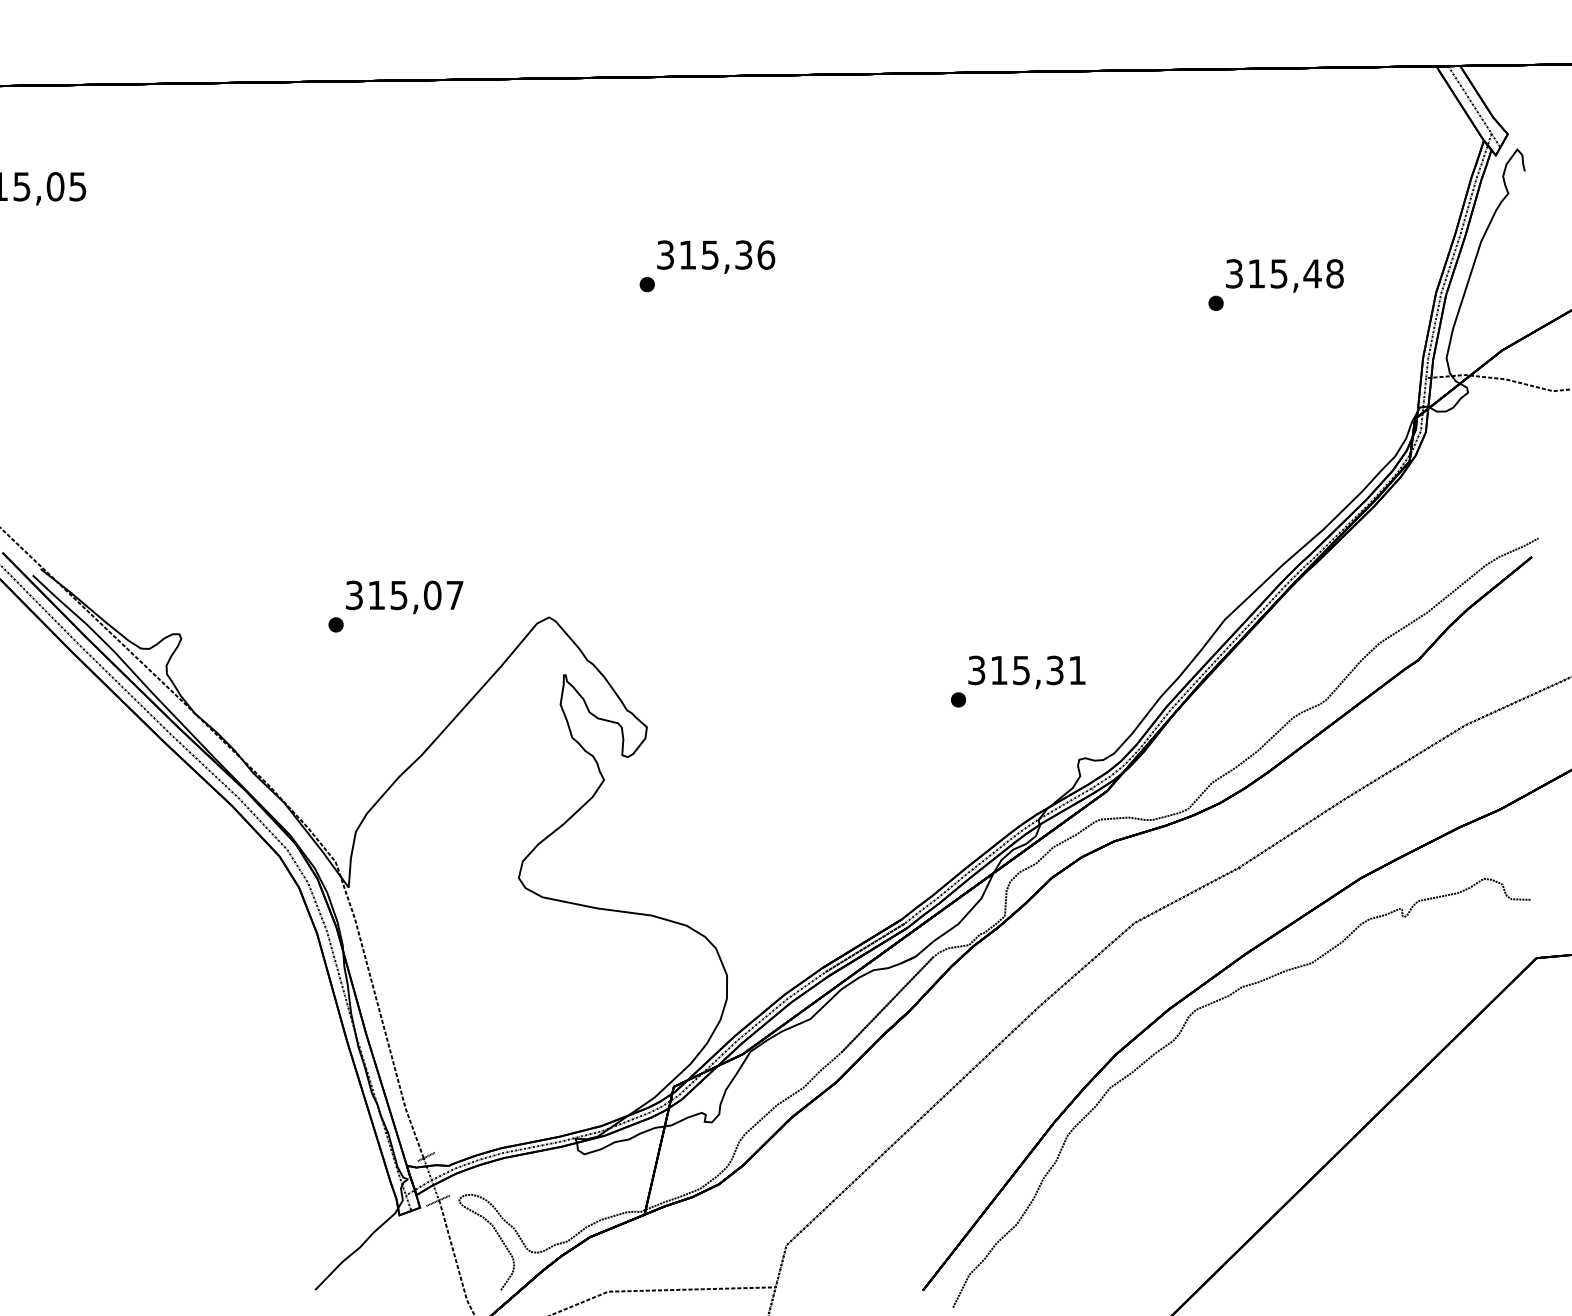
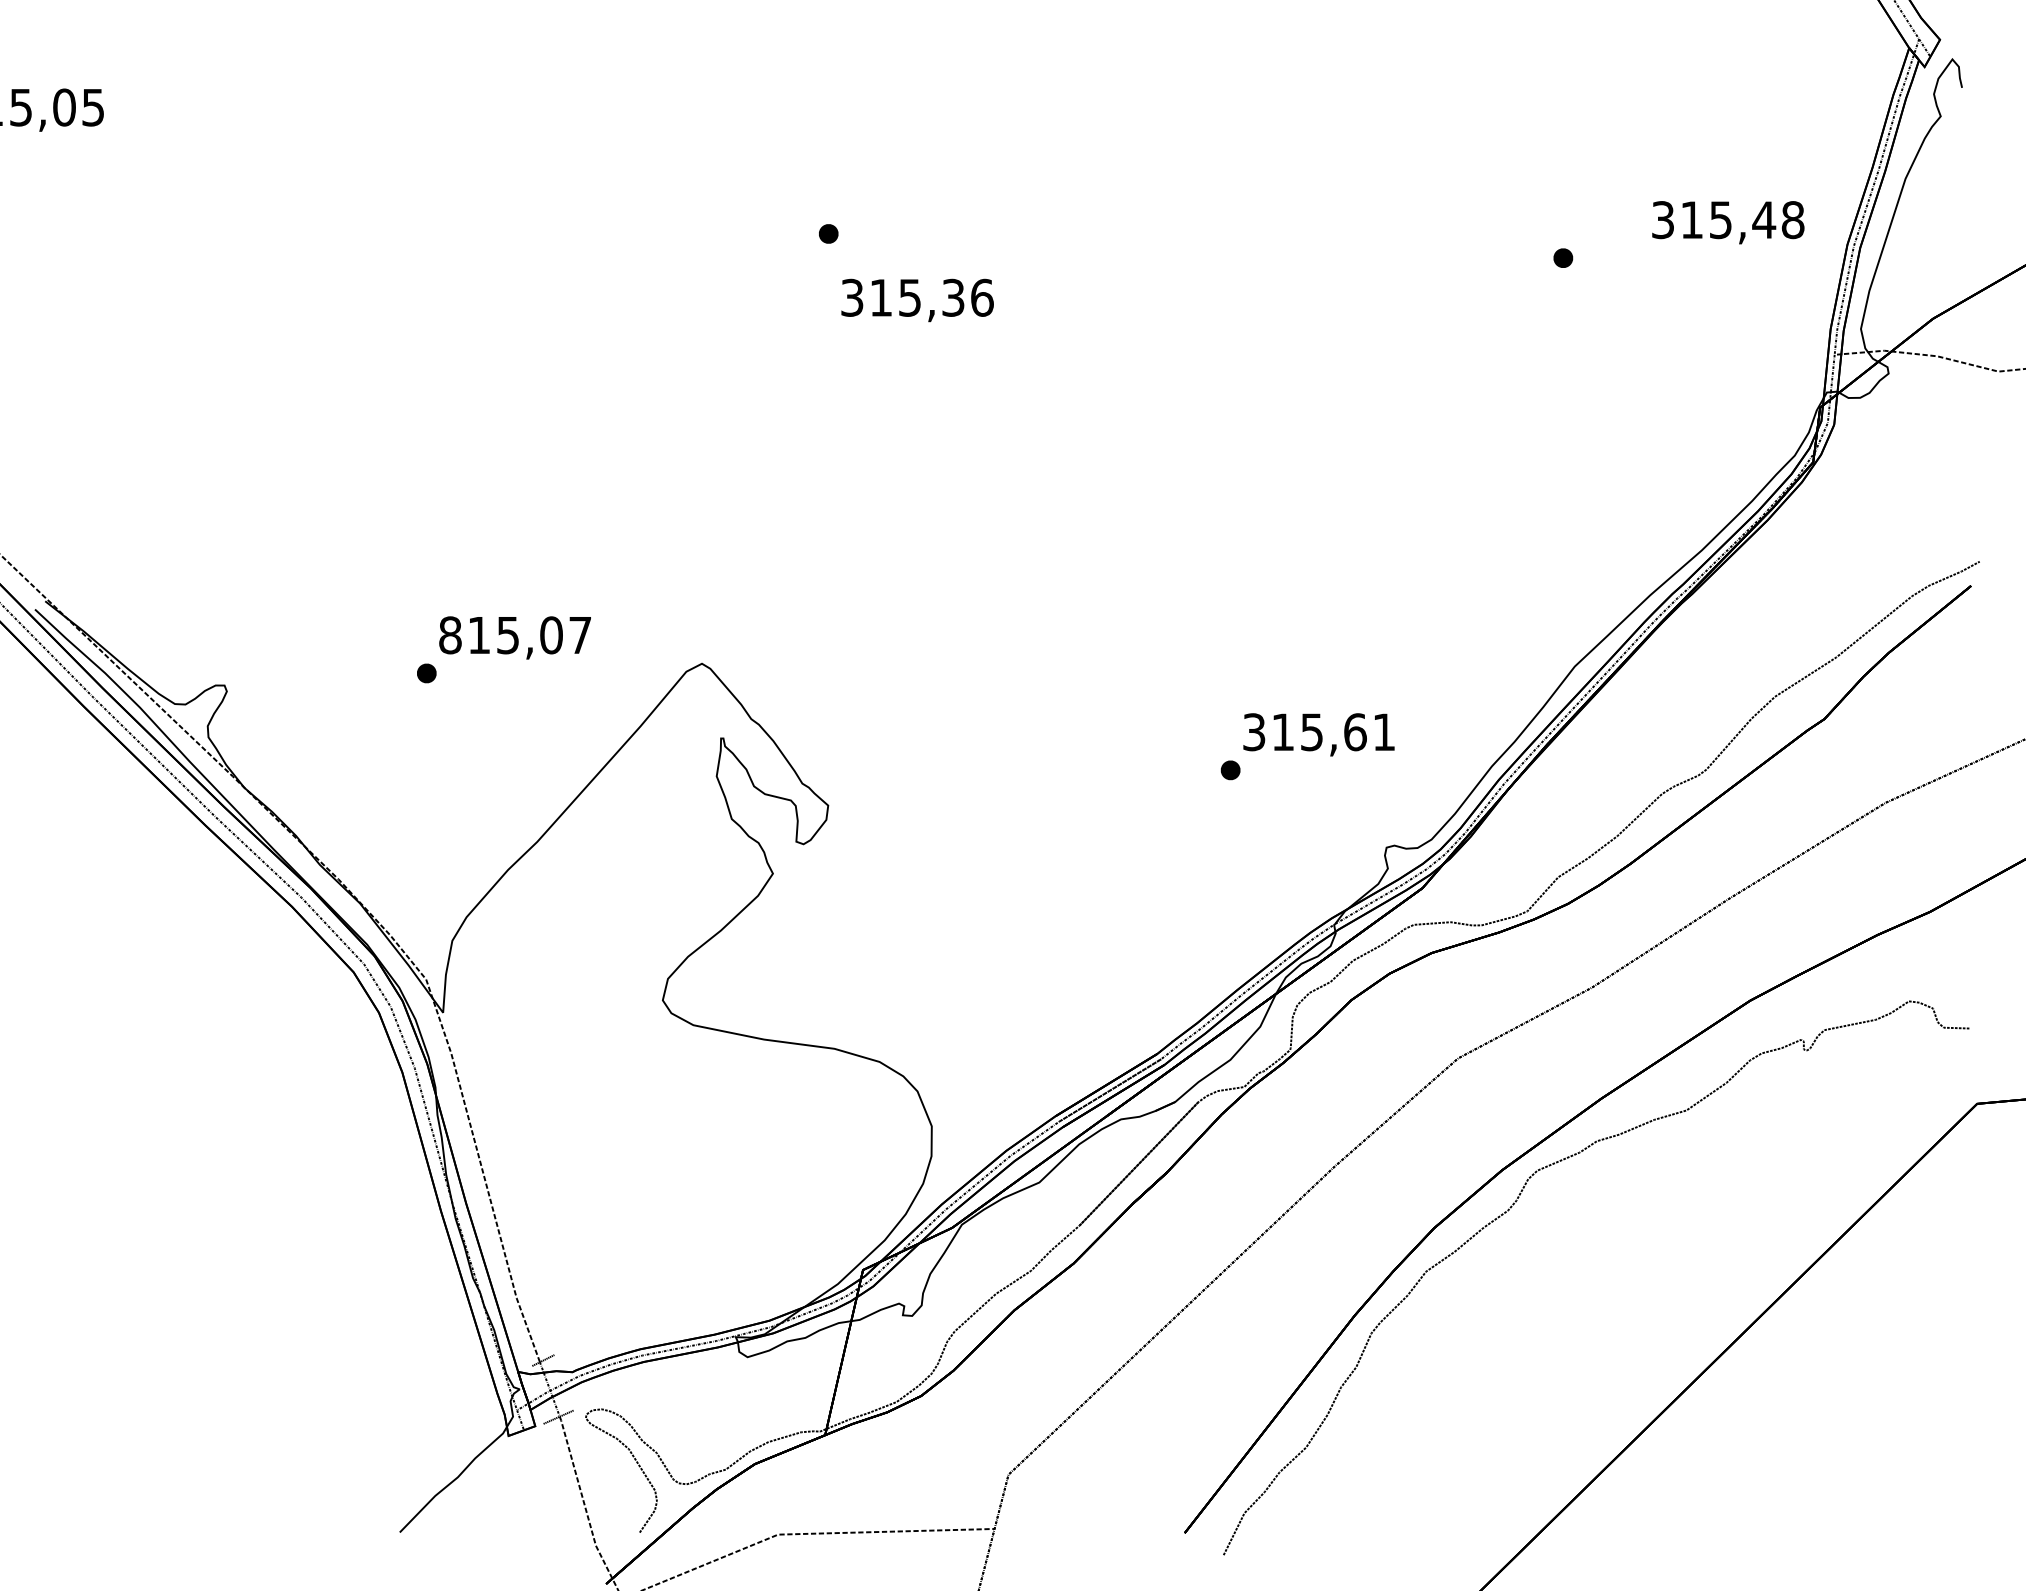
text: (716, 256) -> (918, 299), moved
text: (1284, 275) -> (1727, 222), moved
text: (354, 595) -> (450, 635), 315,07 -> 815,07
text: (1055, 670) -> (1355, 732), 315,31 -> 315,61

